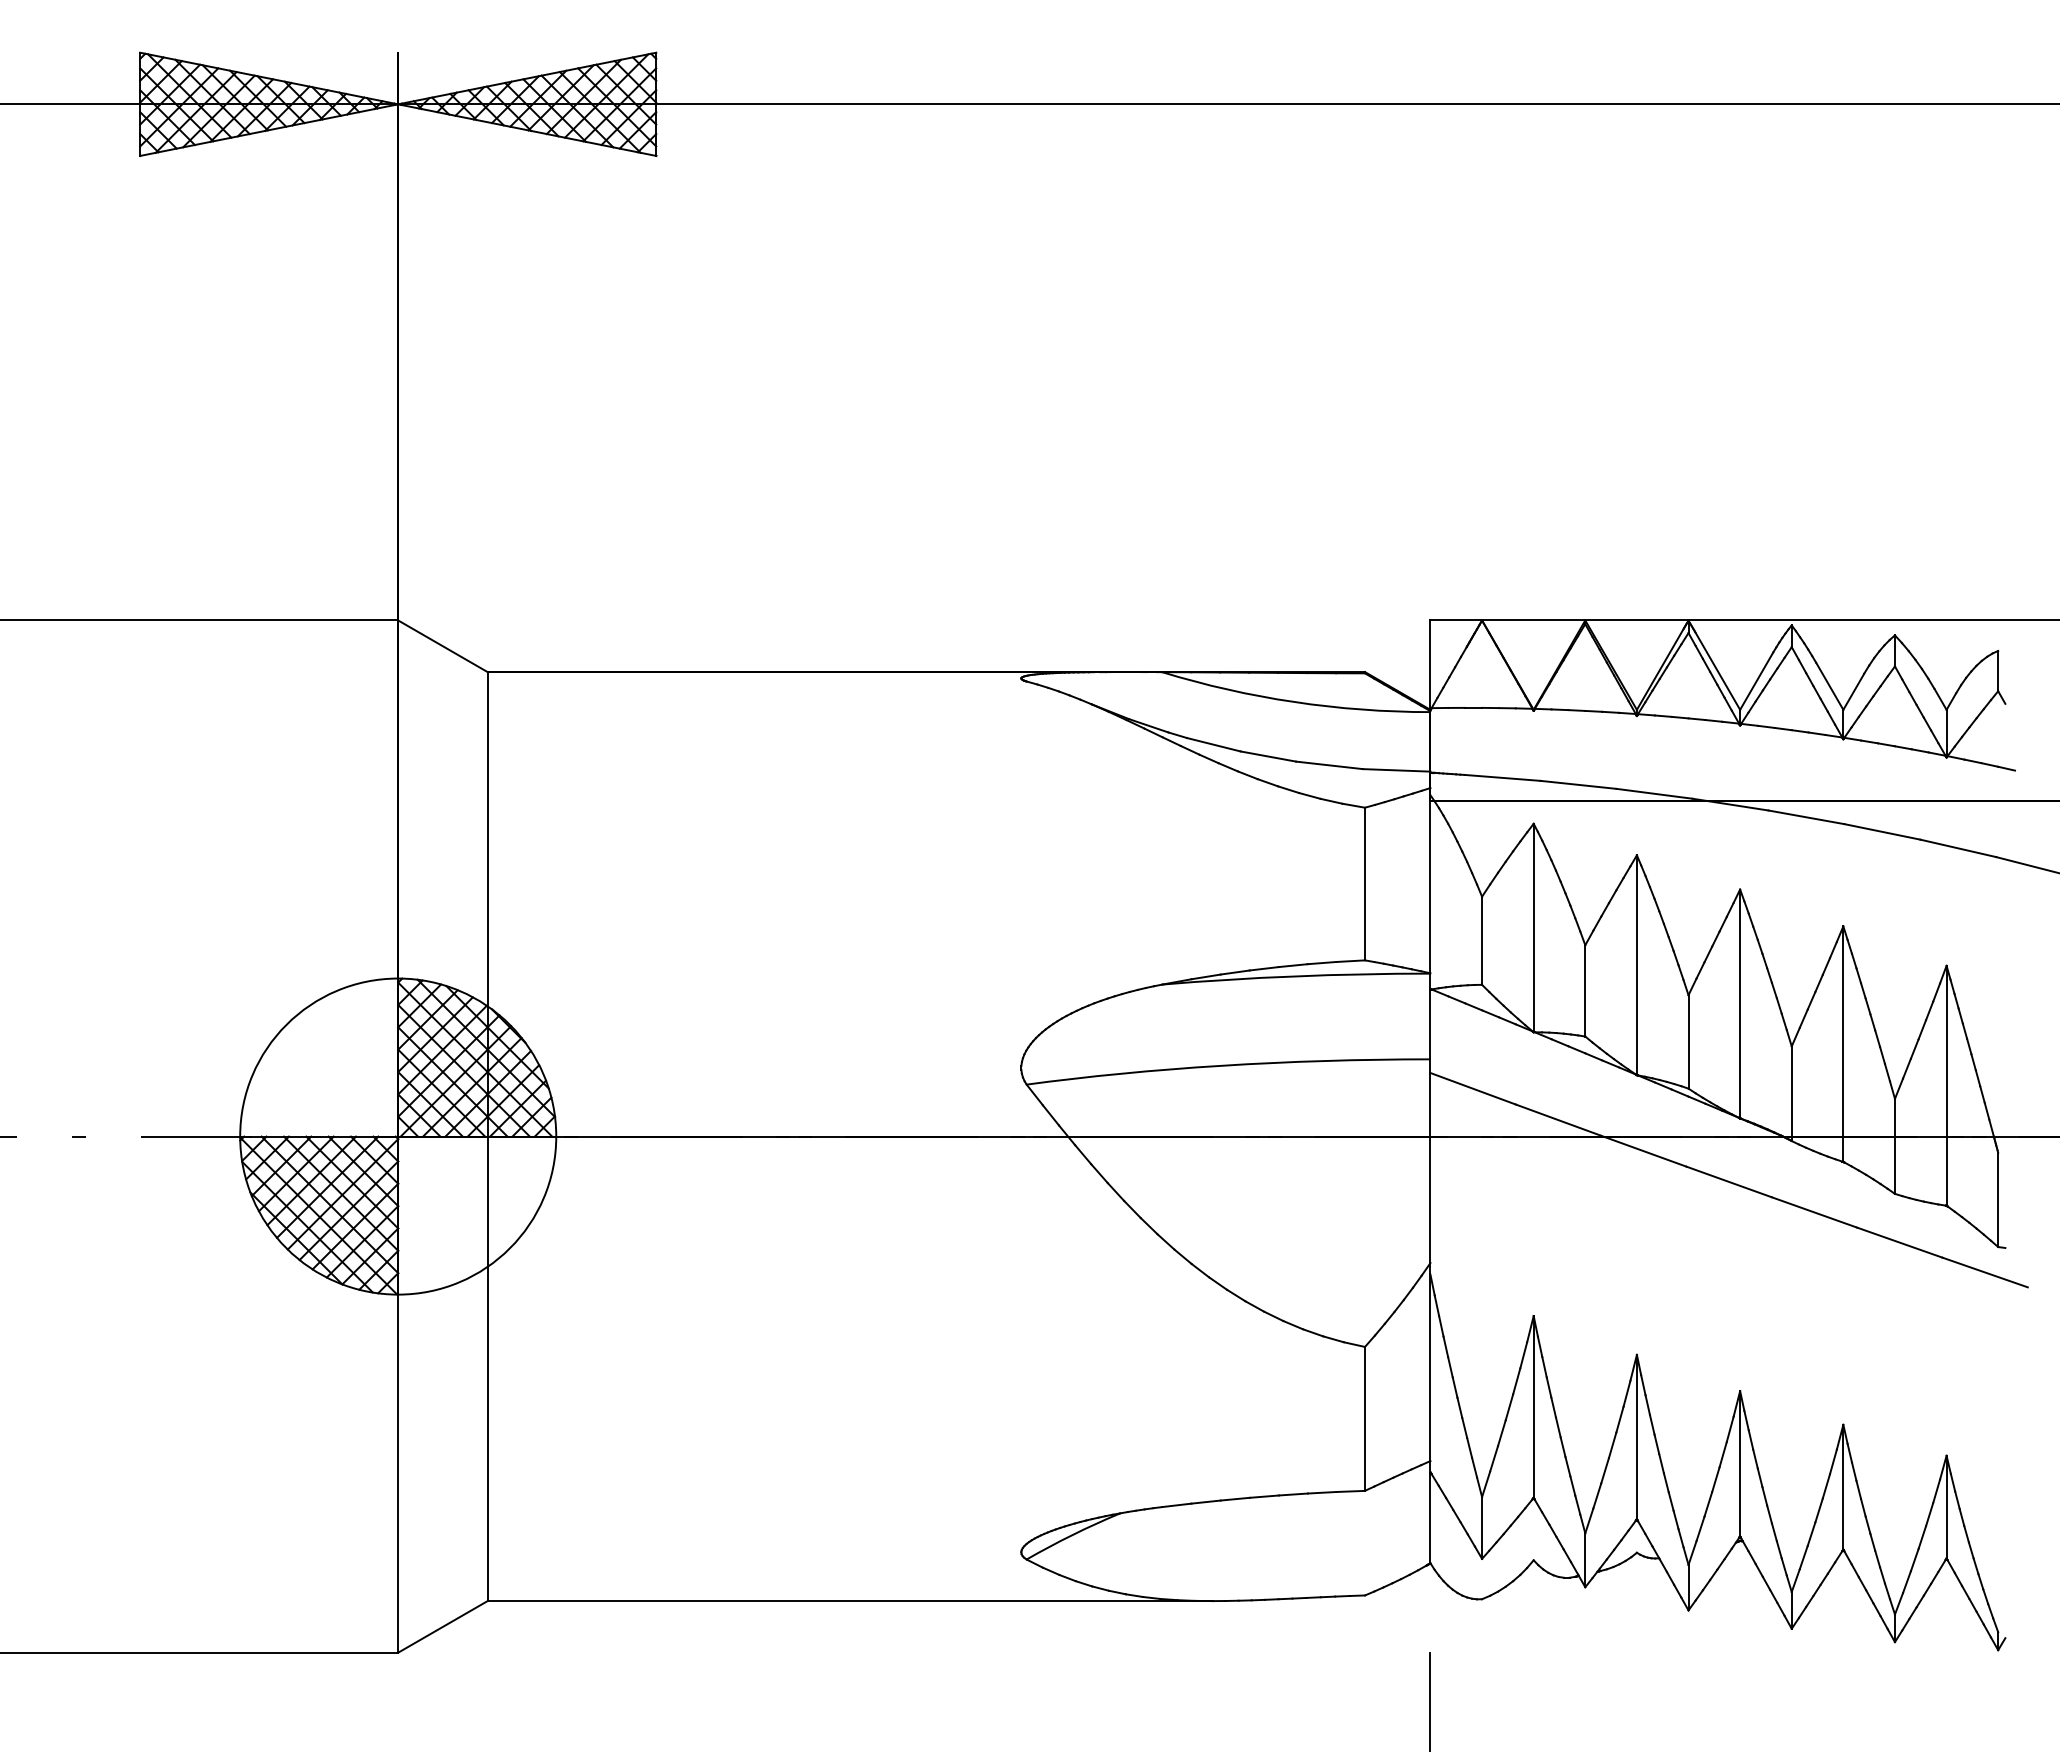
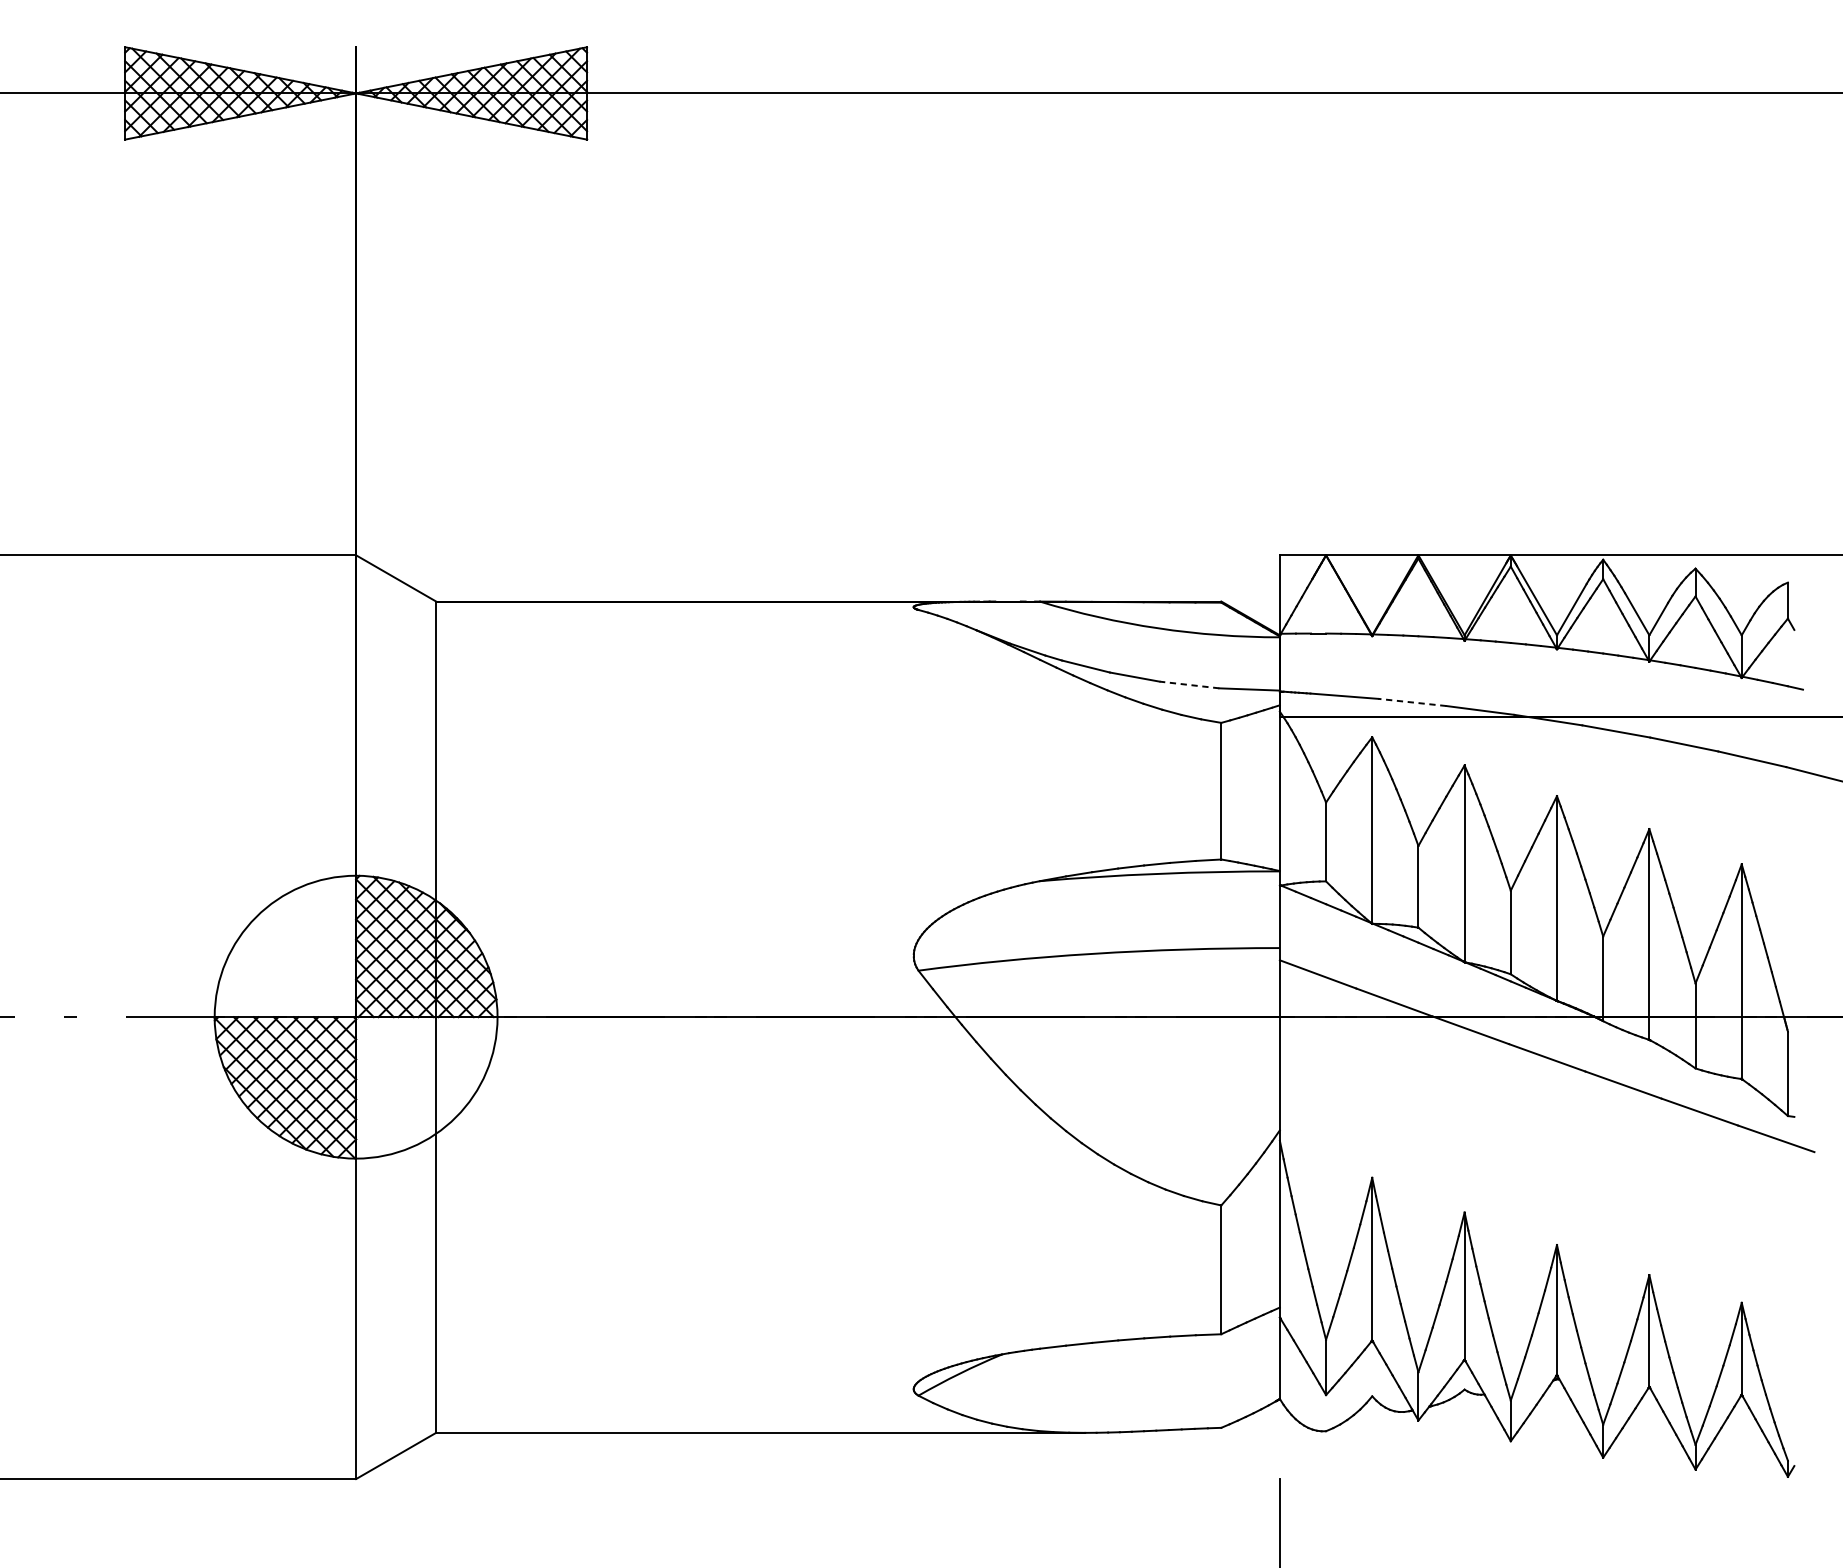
line: (1329, 765) -> (1189, 685), solid -> dashed
line: (1578, 784) -> (1412, 702), solid -> dashed

